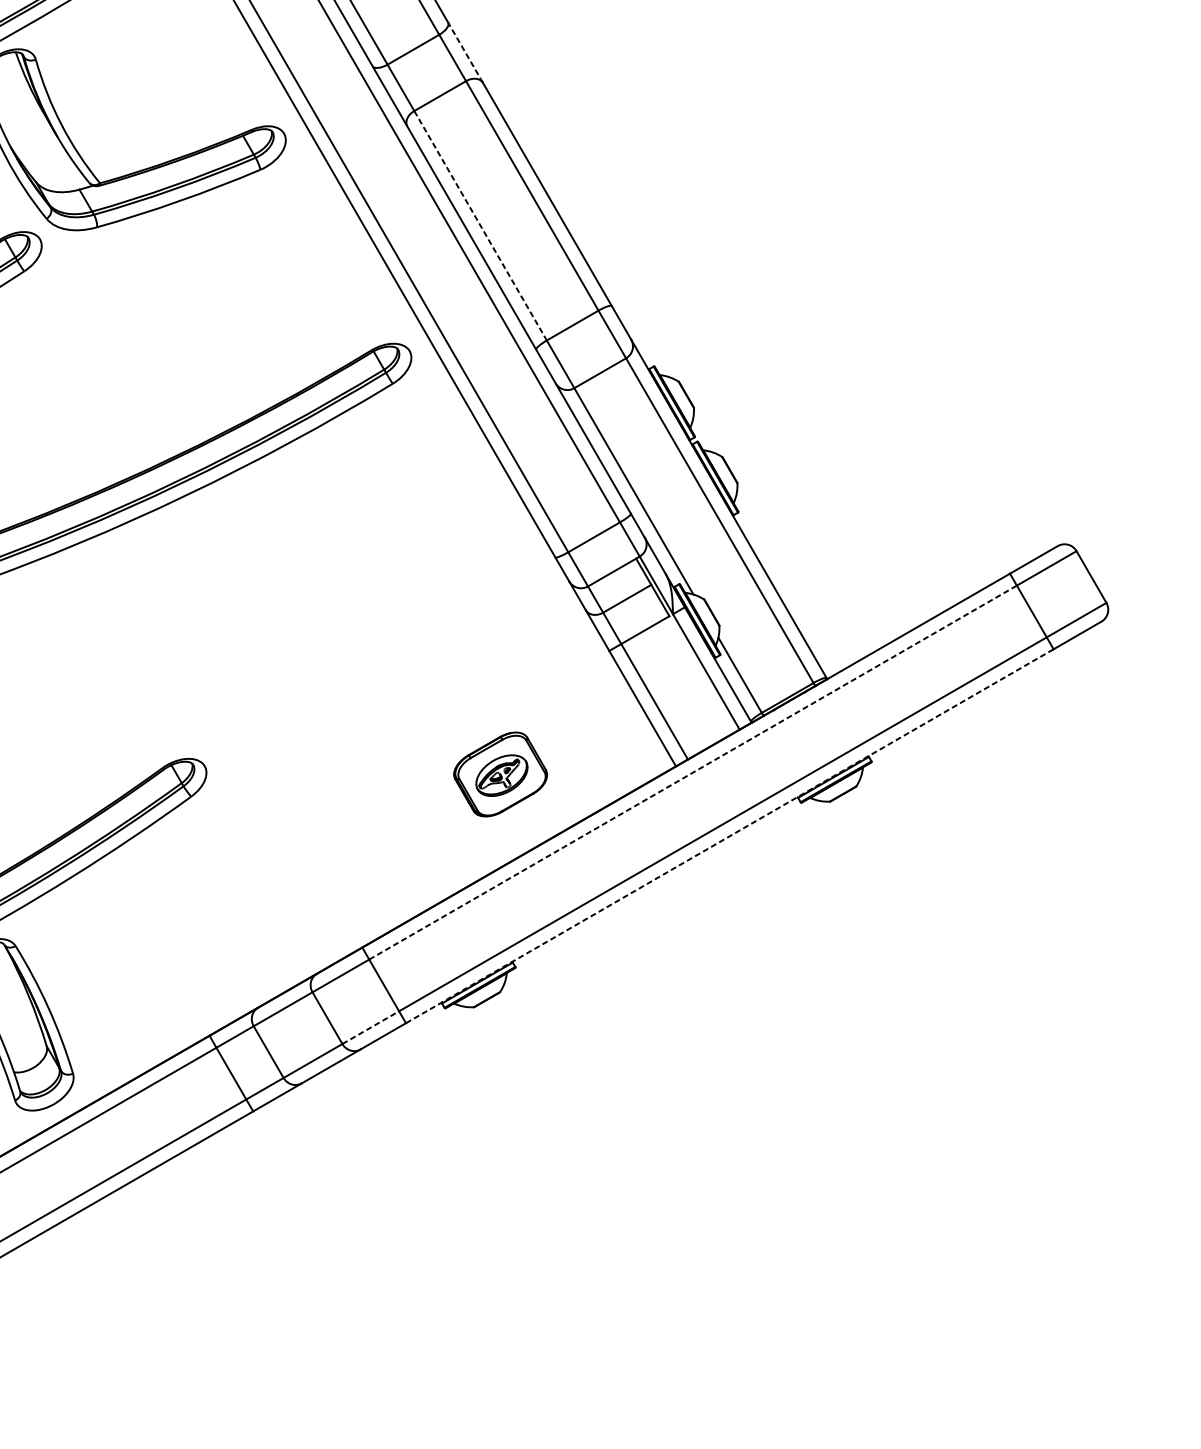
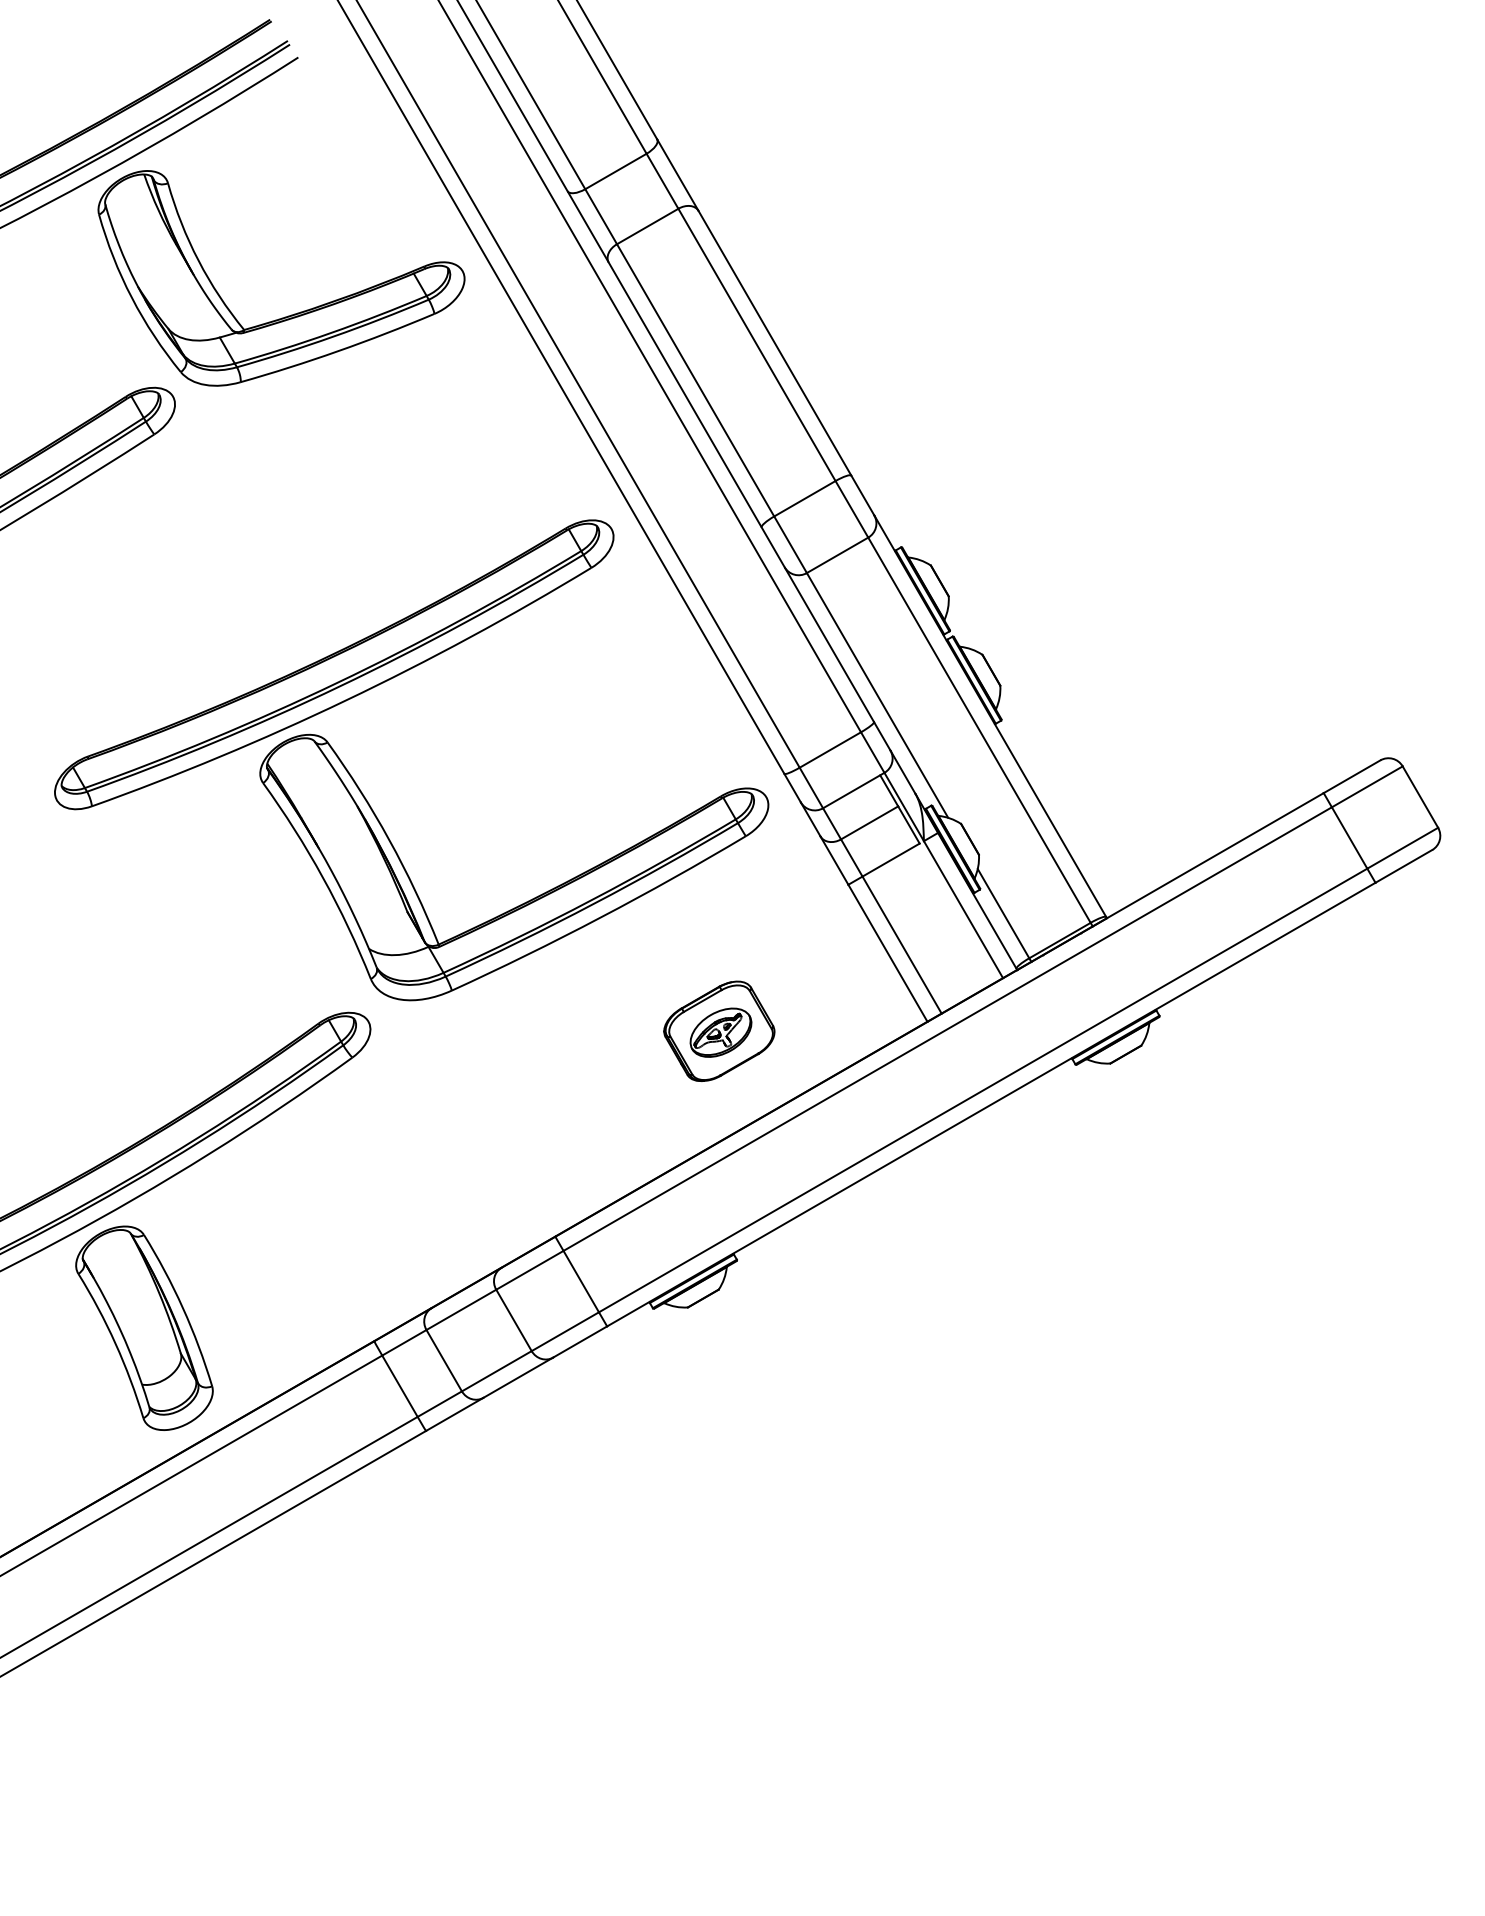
line: (465, 52) -> (677, 174), dashed -> solid
line: (480, 225) -> (695, 380), dashed -> solid
part: (341, 663) -> (530, 899), added
line: (692, 772) -> (947, 1029), dashed -> solid
line: (729, 836) -> (991, 1104), dashed -> solid
line: (370, 1027) -> (565, 1331), dashed -> solid

